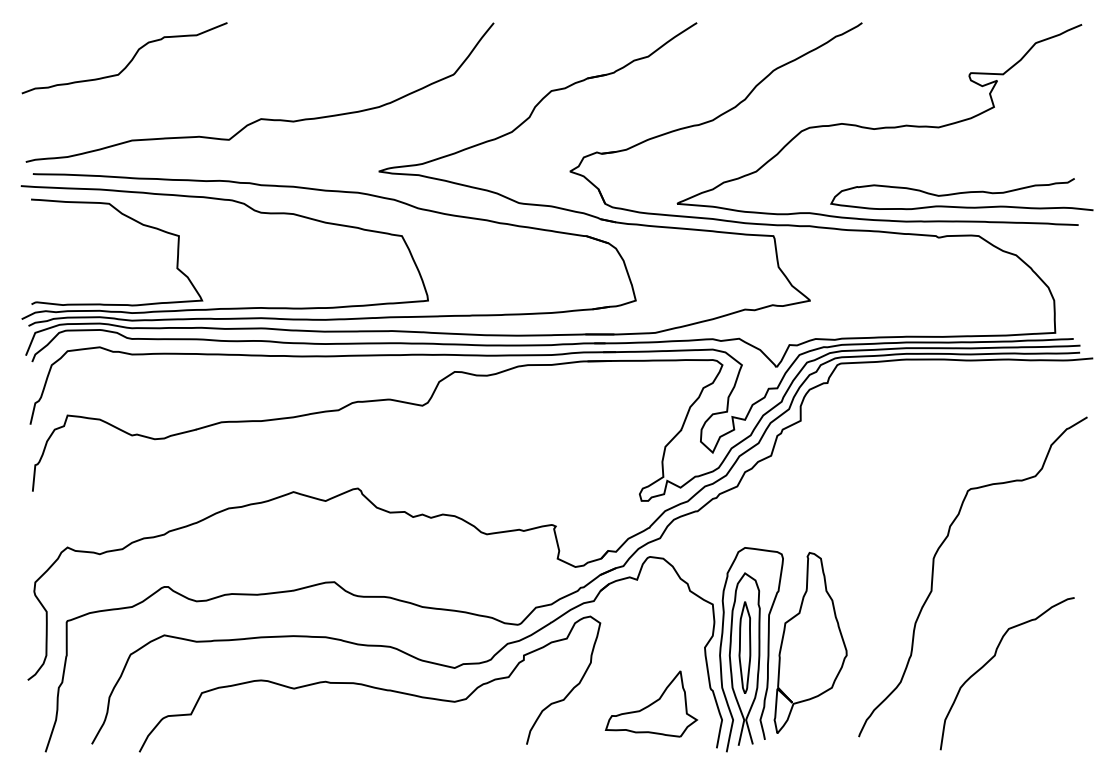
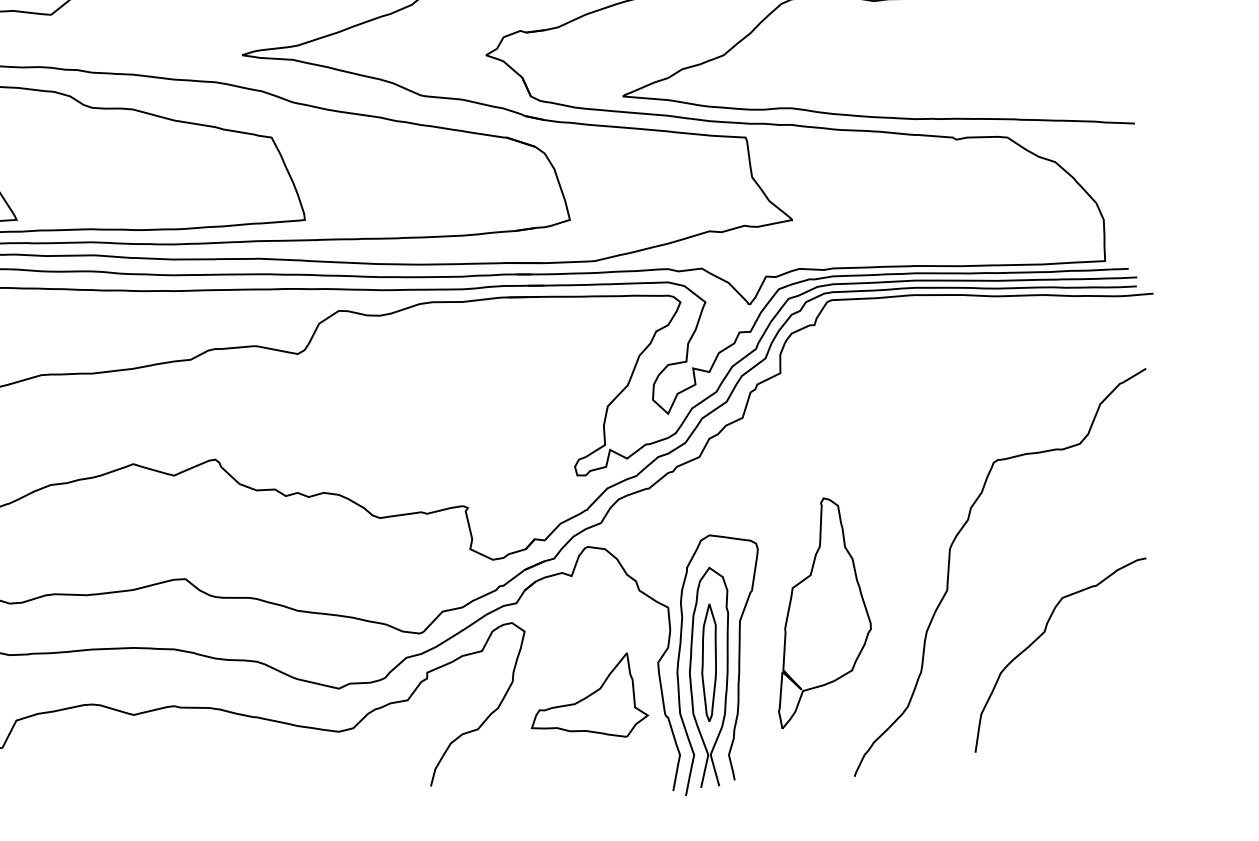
curve: (961, 193) -> (985, 83), removed
part: (810, 642) -> (824, 612), moved
curve: (992, 659) -> (1041, 636), moved
part: (651, 703) -> (589, 694), moved

